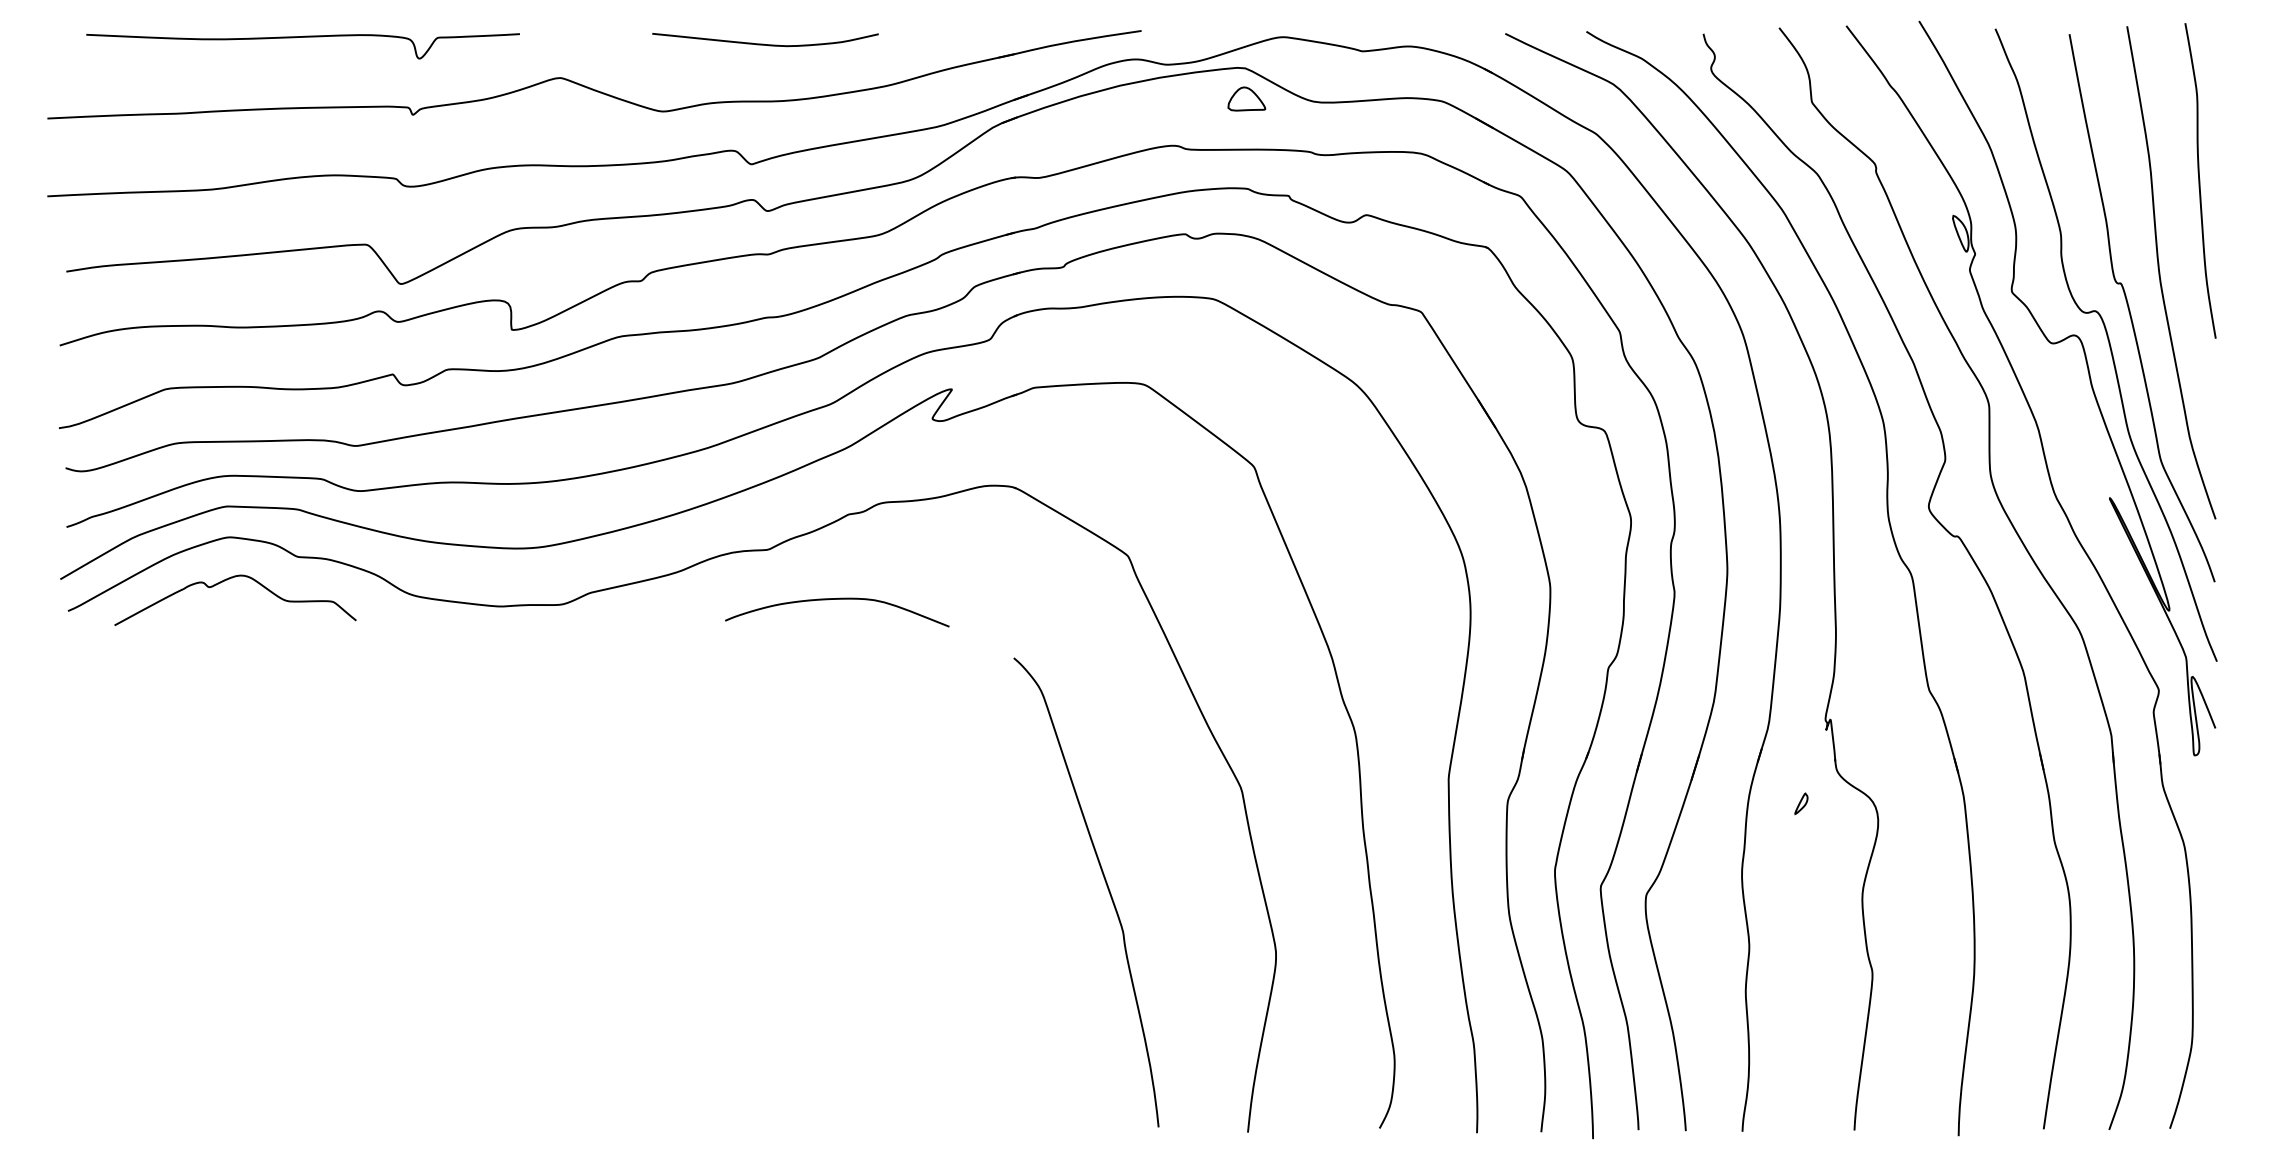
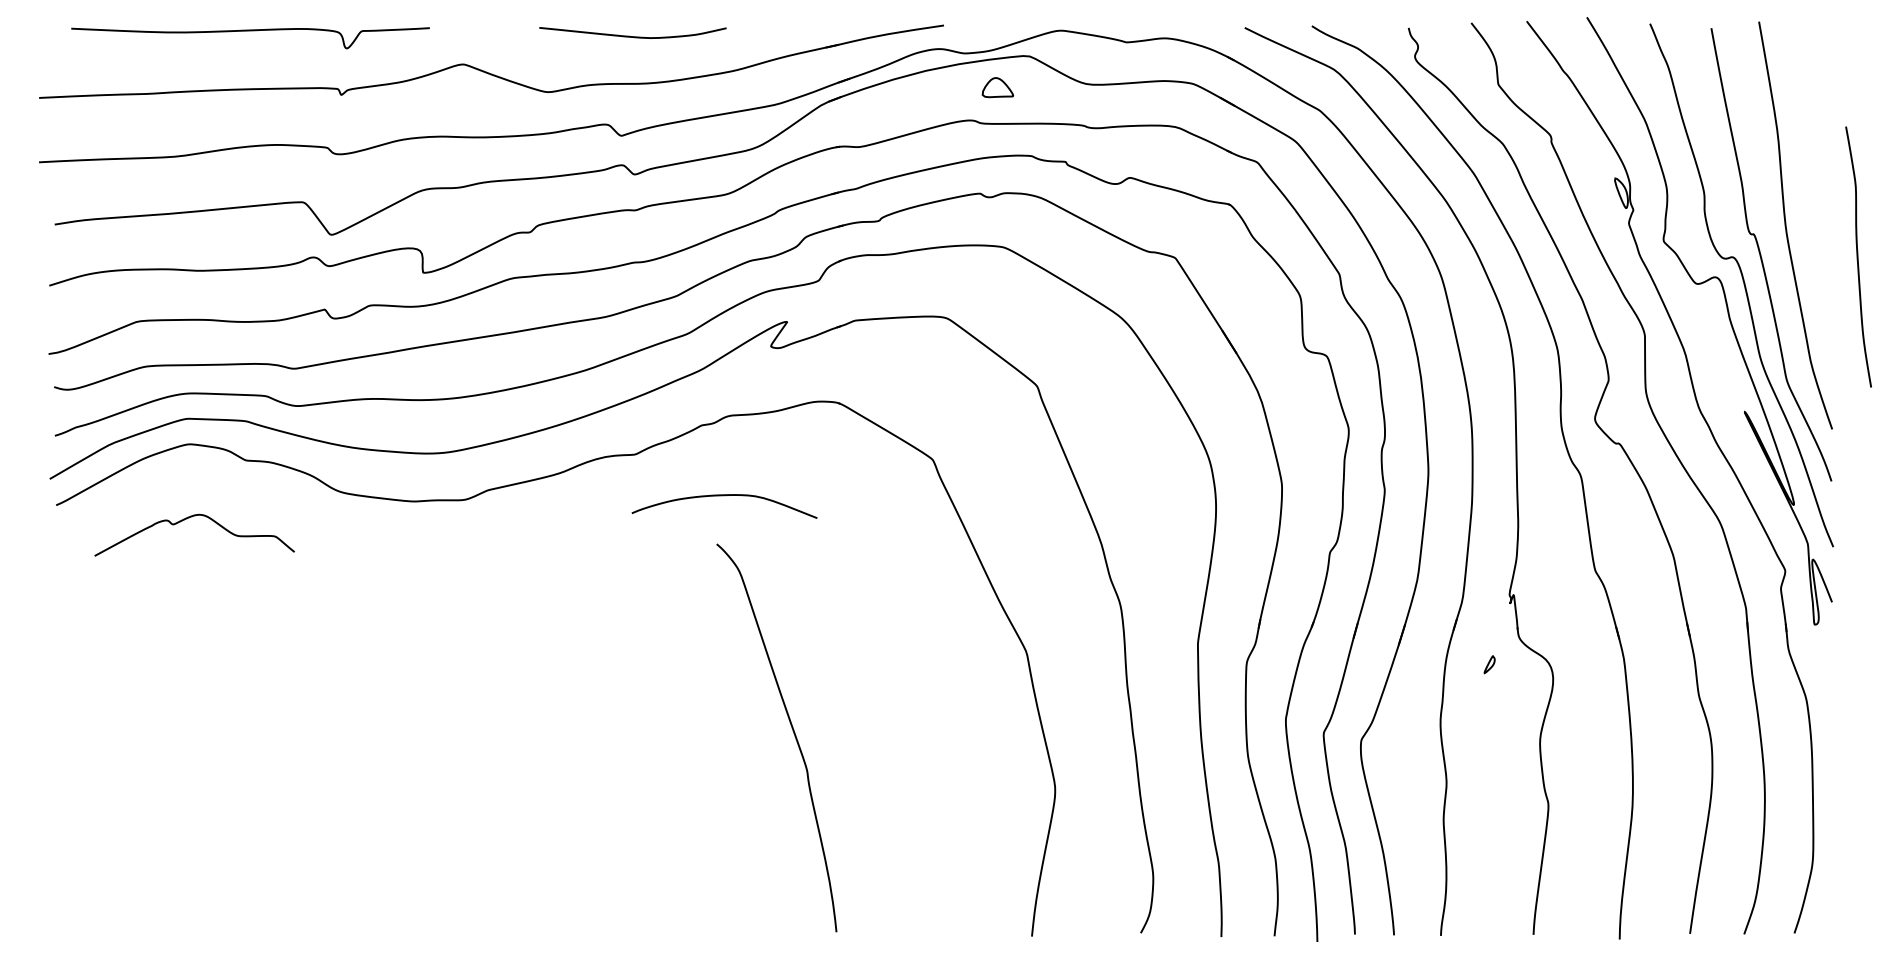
part: (1246, 98) -> (997, 87), moved
curve: (2200, 180) -> (1858, 256), moved
curve: (227, 580) -> (188, 518), moved
curve: (837, 599) -> (724, 495), moved
curve: (1106, 886) -> (793, 733), moved

